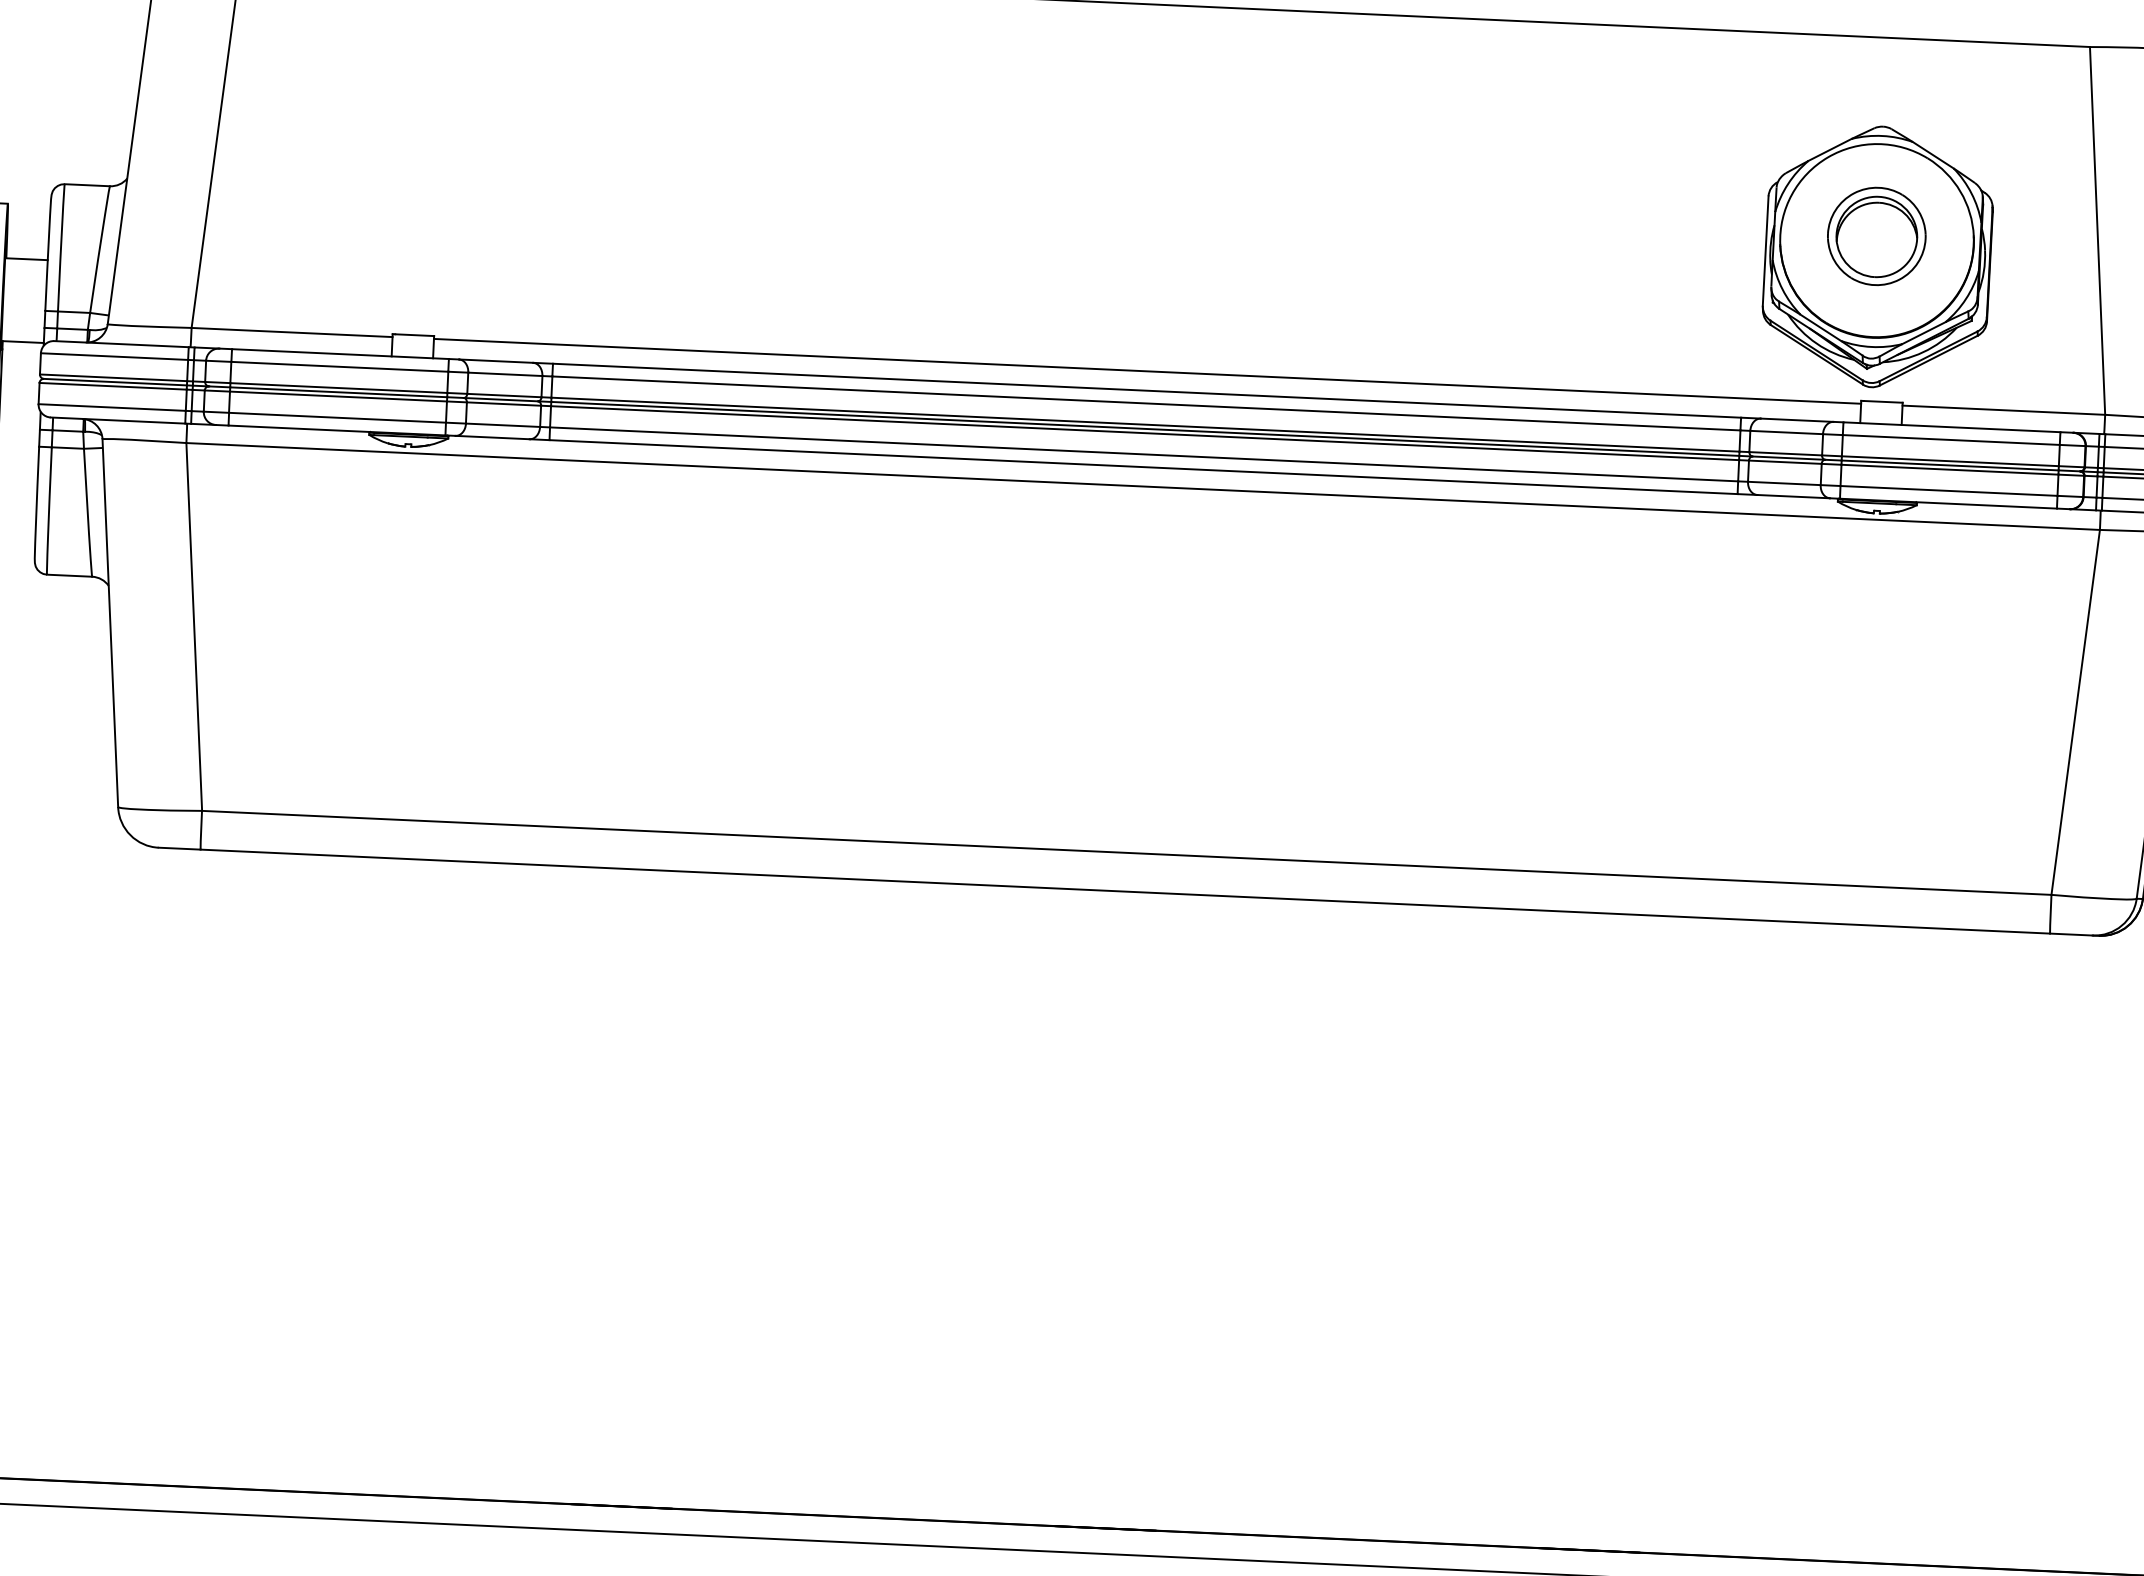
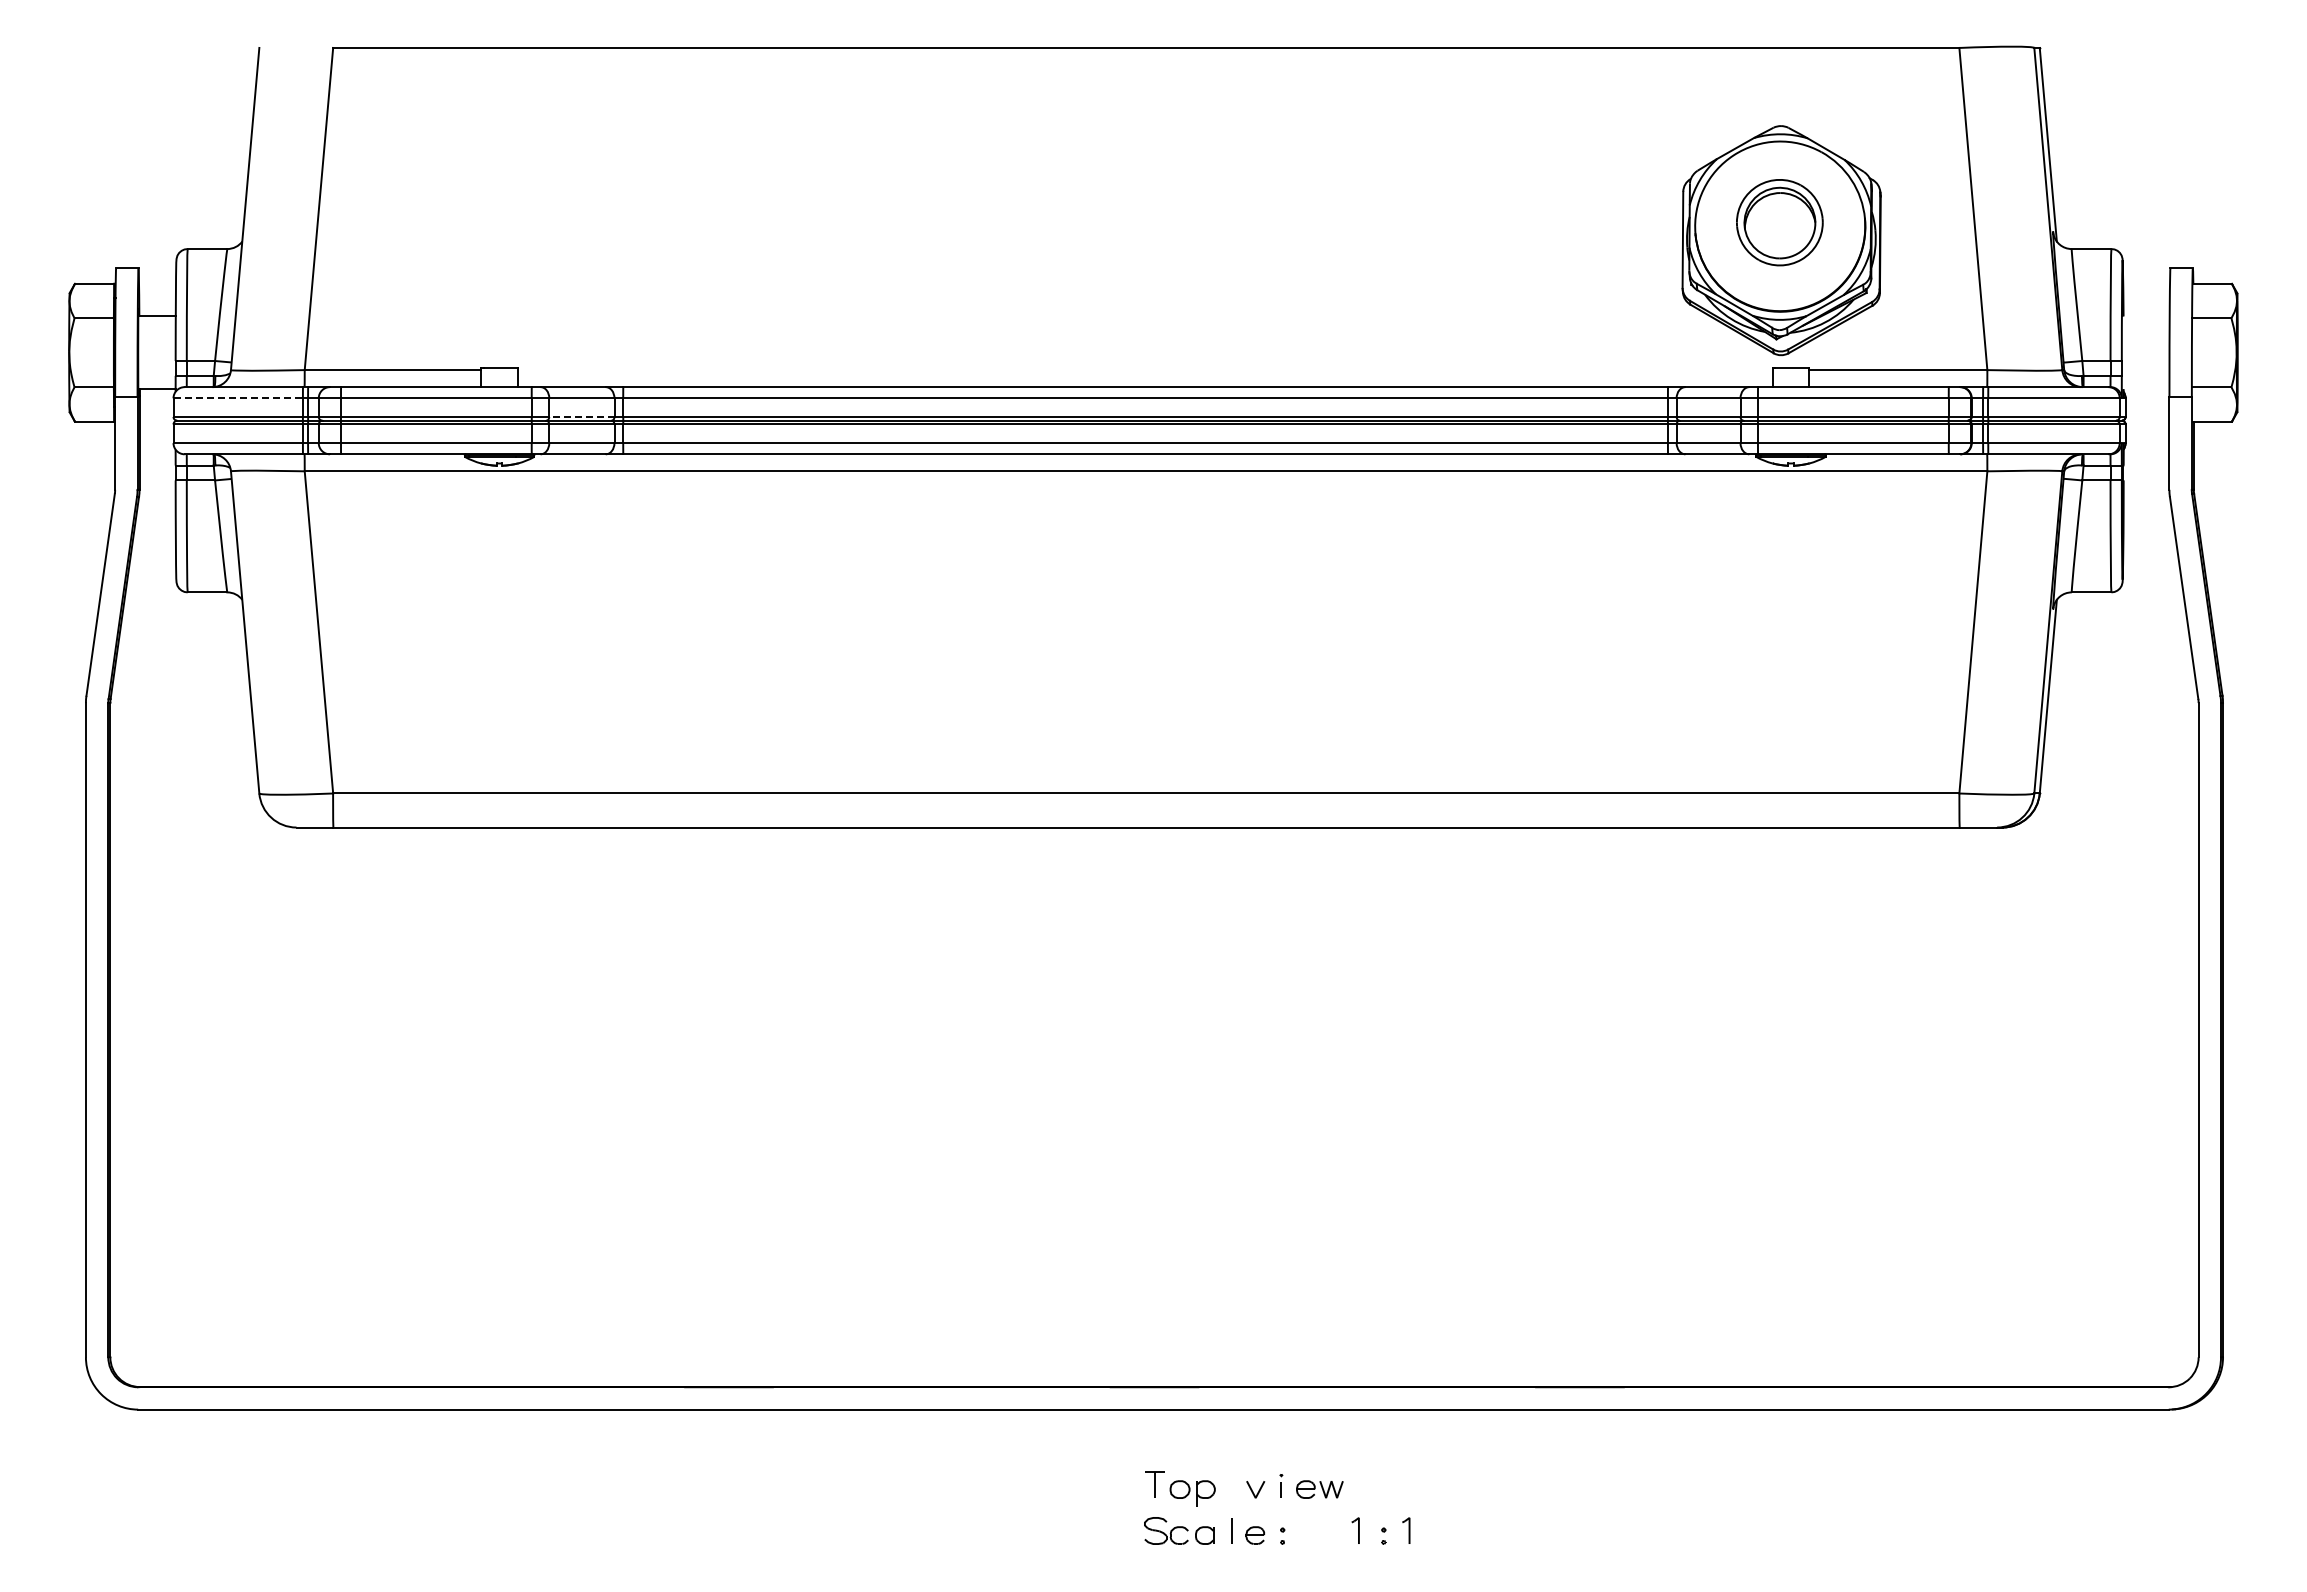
line: (114, 356) -> (238, 398), solid -> dashed
line: (1146, 371) -> (1144, 370), removed
line: (503, 394) -> (581, 416), solid -> dashed

